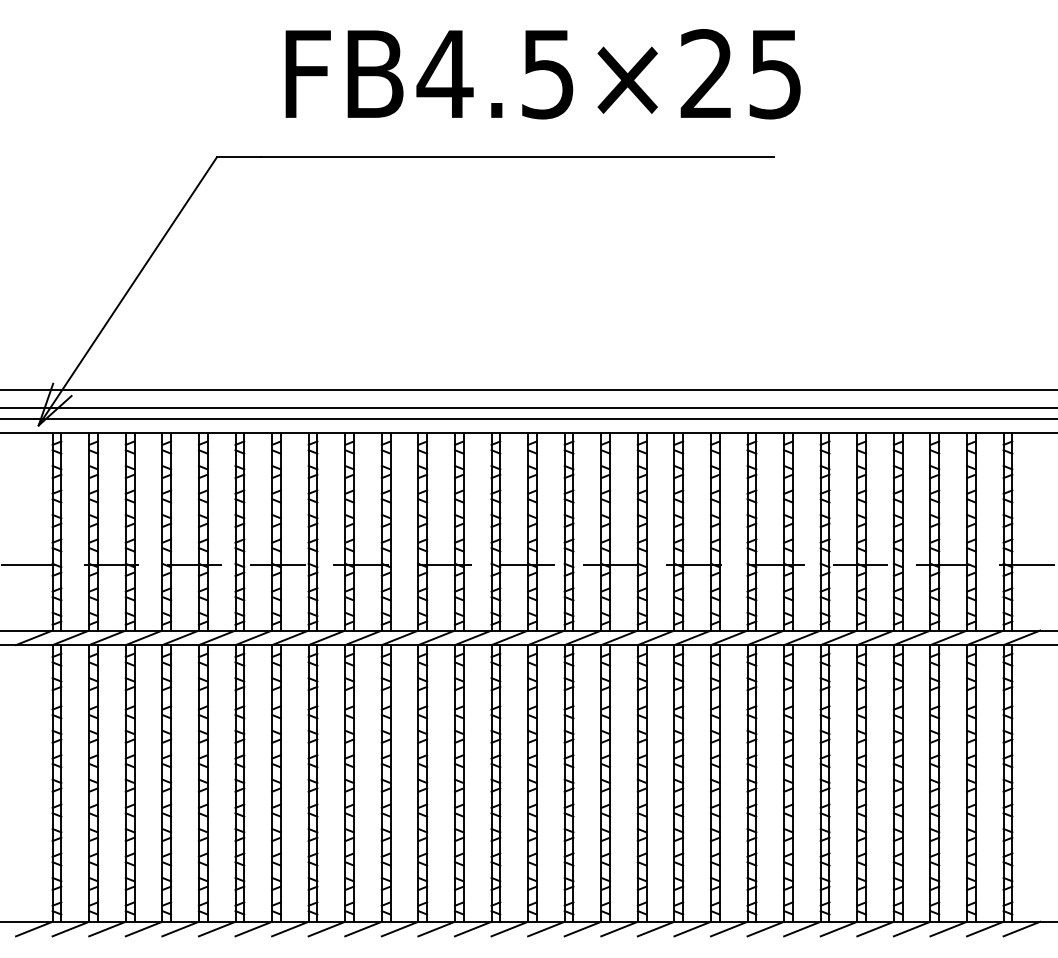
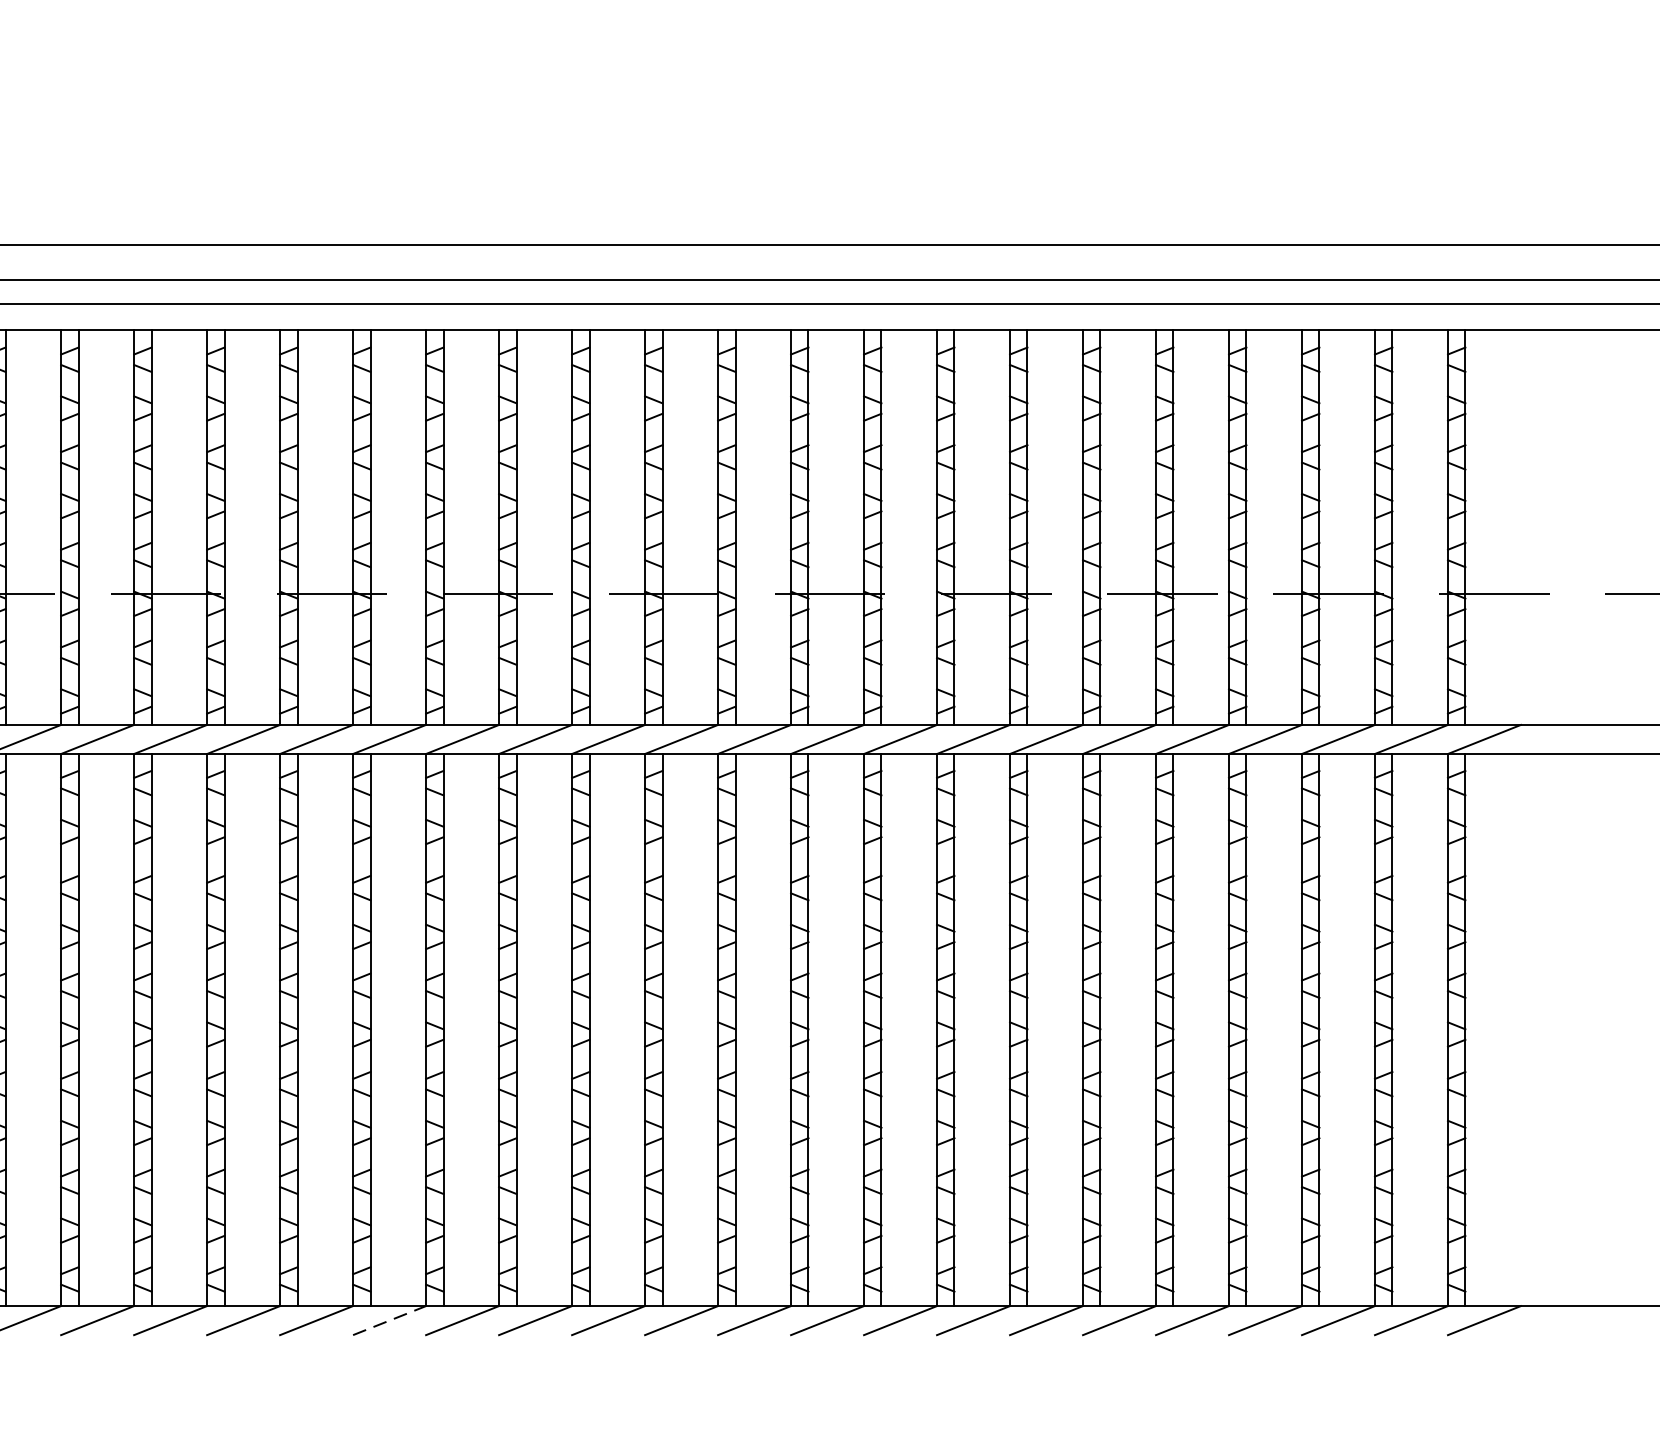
line: (473, 929) -> (390, 1321), solid -> dashed

